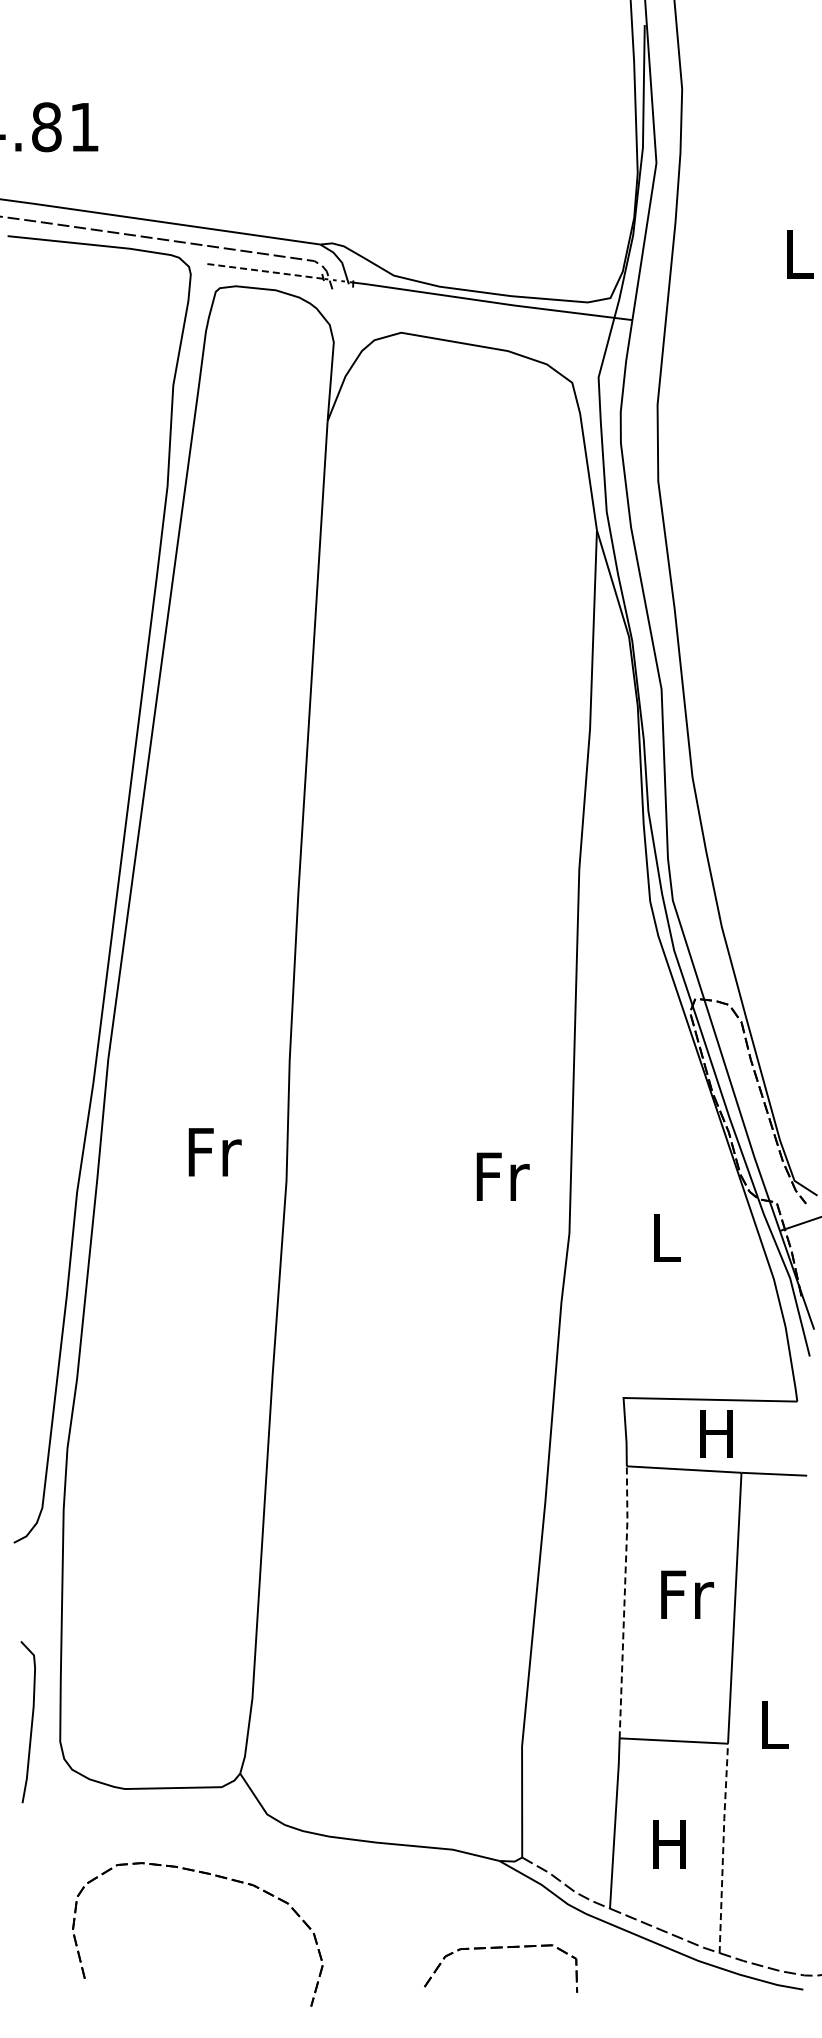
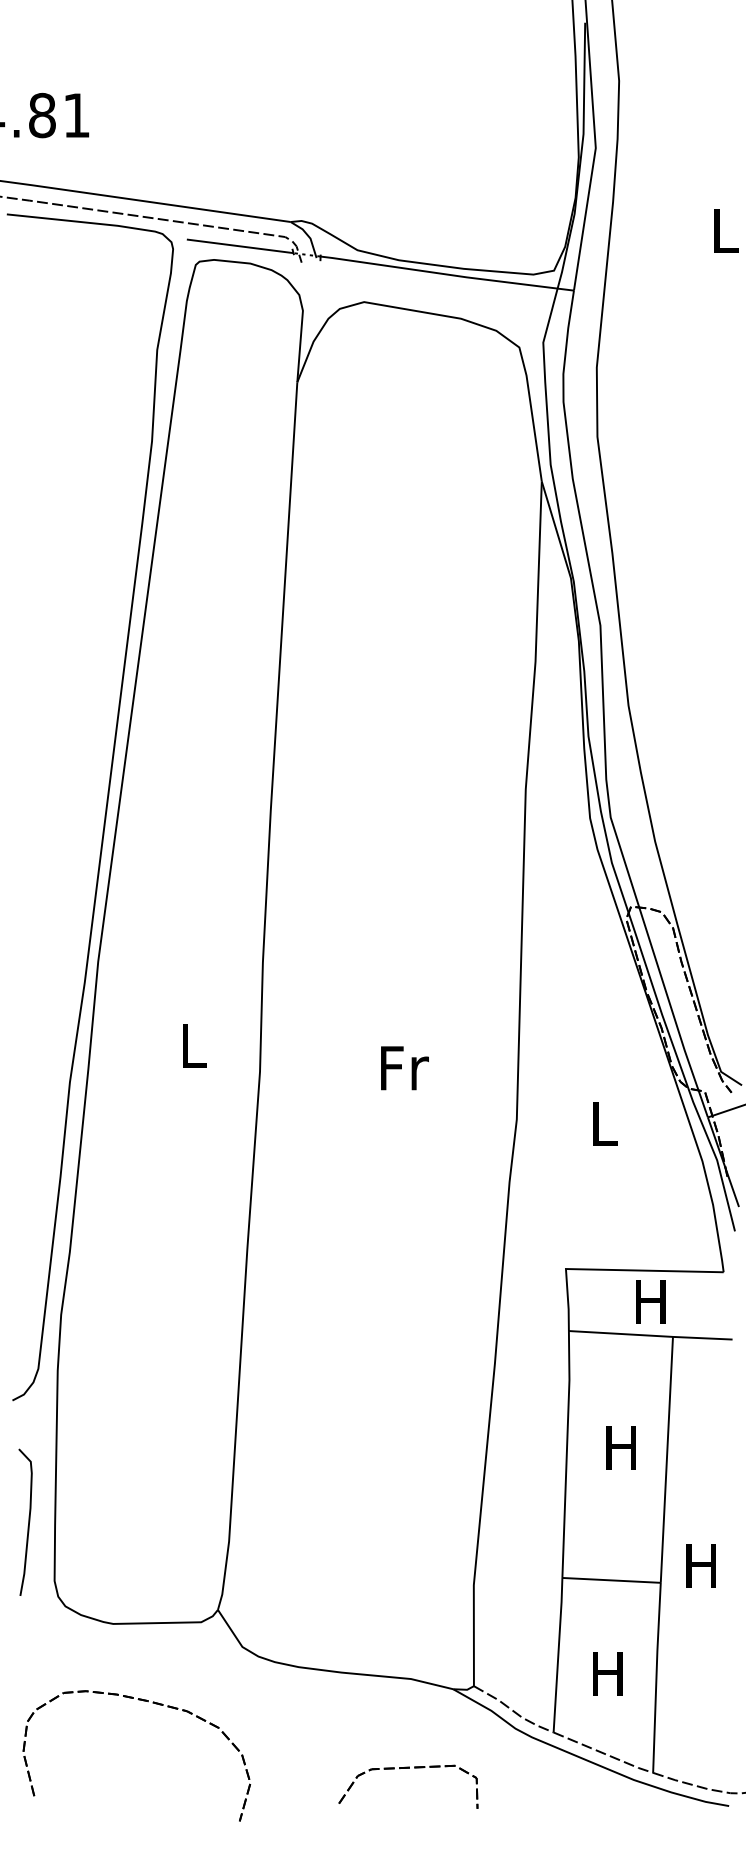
line: (264, 271) -> (240, 246), dashed -> solid
text: (214, 1152) -> (194, 1046), Fr -> L
text: (502, 1176) -> (404, 1067), moved
text: (687, 1594) -> (623, 1447), Fr -> H
line: (624, 1601) -> (566, 1453), dashed -> solid
curve: (31, 1722) -> (28, 1522), moved
text: (772, 1724) -> (701, 1565), L -> H
line: (723, 1847) -> (656, 1677), dashed -> solid
part: (206, 1874) -> (144, 1701), moved
part: (501, 1948) -> (408, 1768), moved

